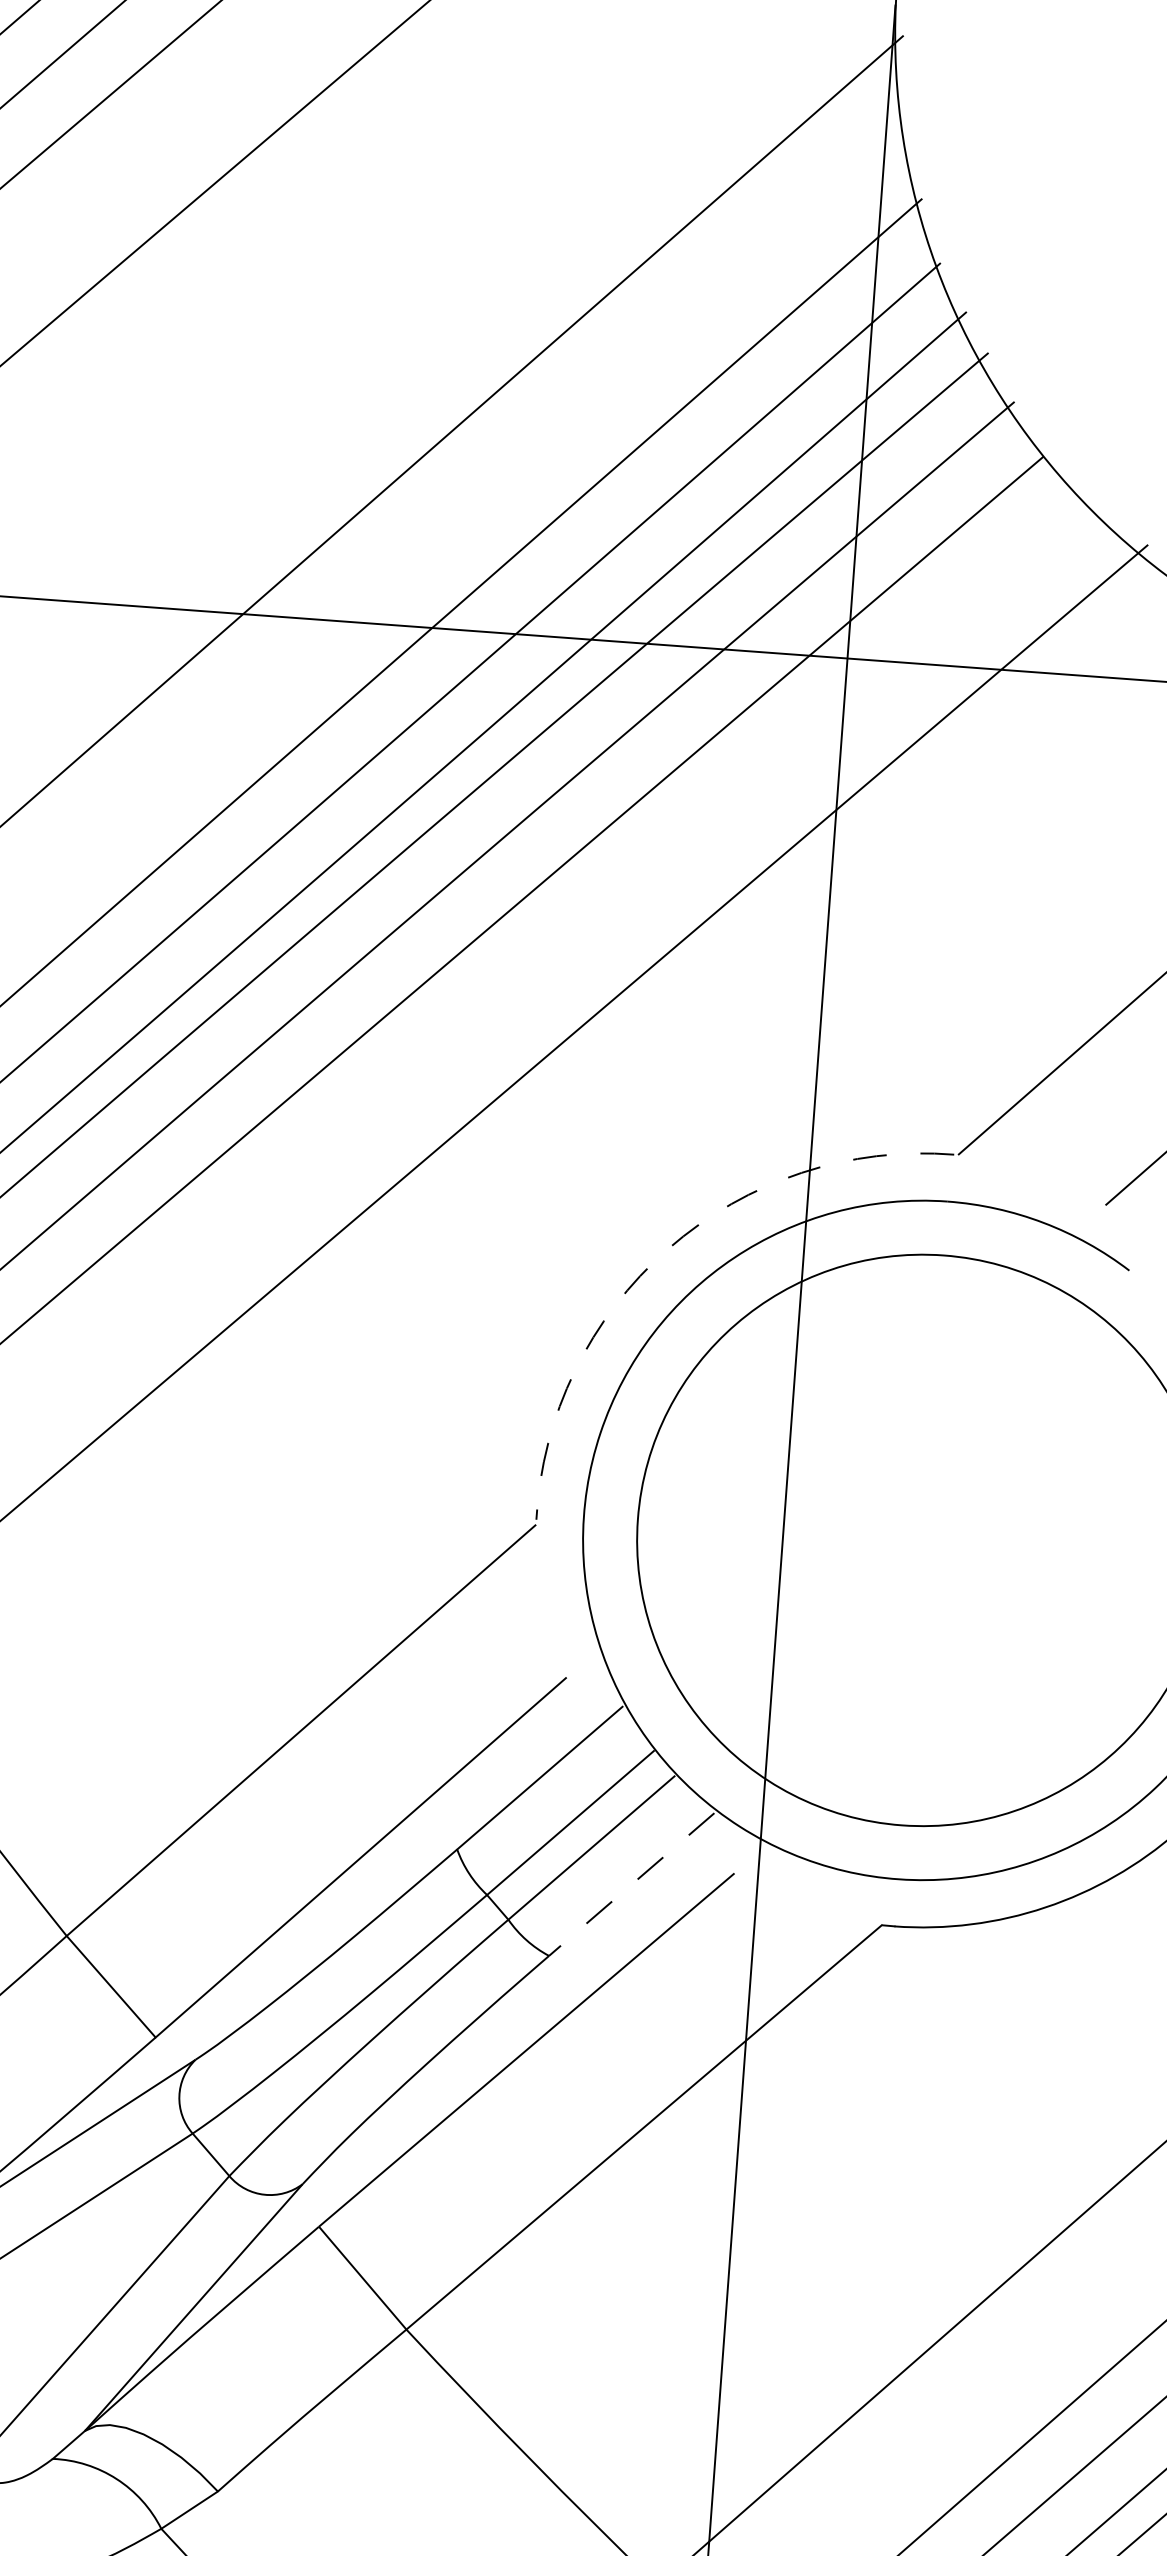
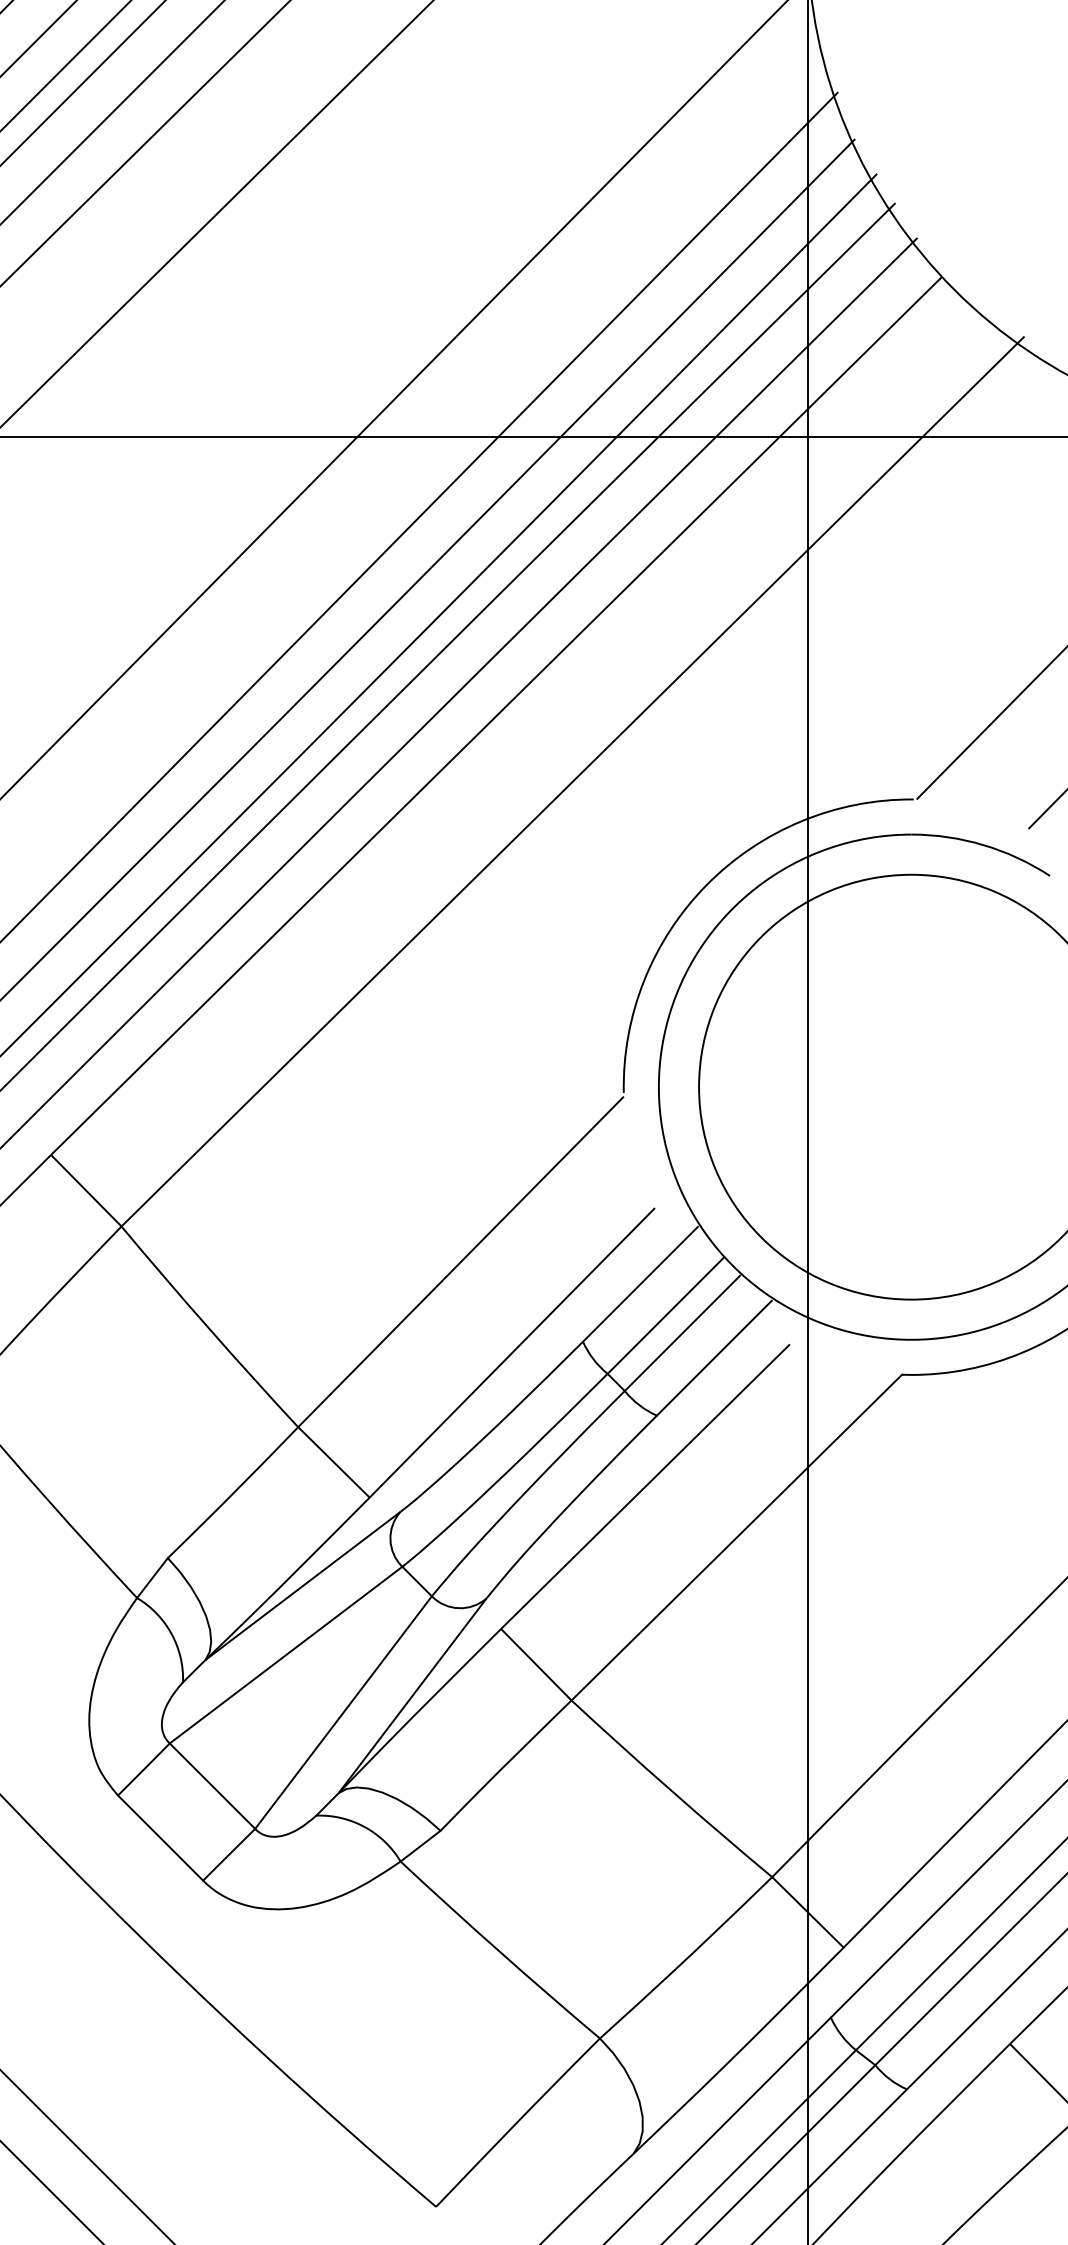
arc: (667, 1248) -> (706, 884), dashed -> solid
line: (631, 1884) -> (714, 1358), dashed -> solid

